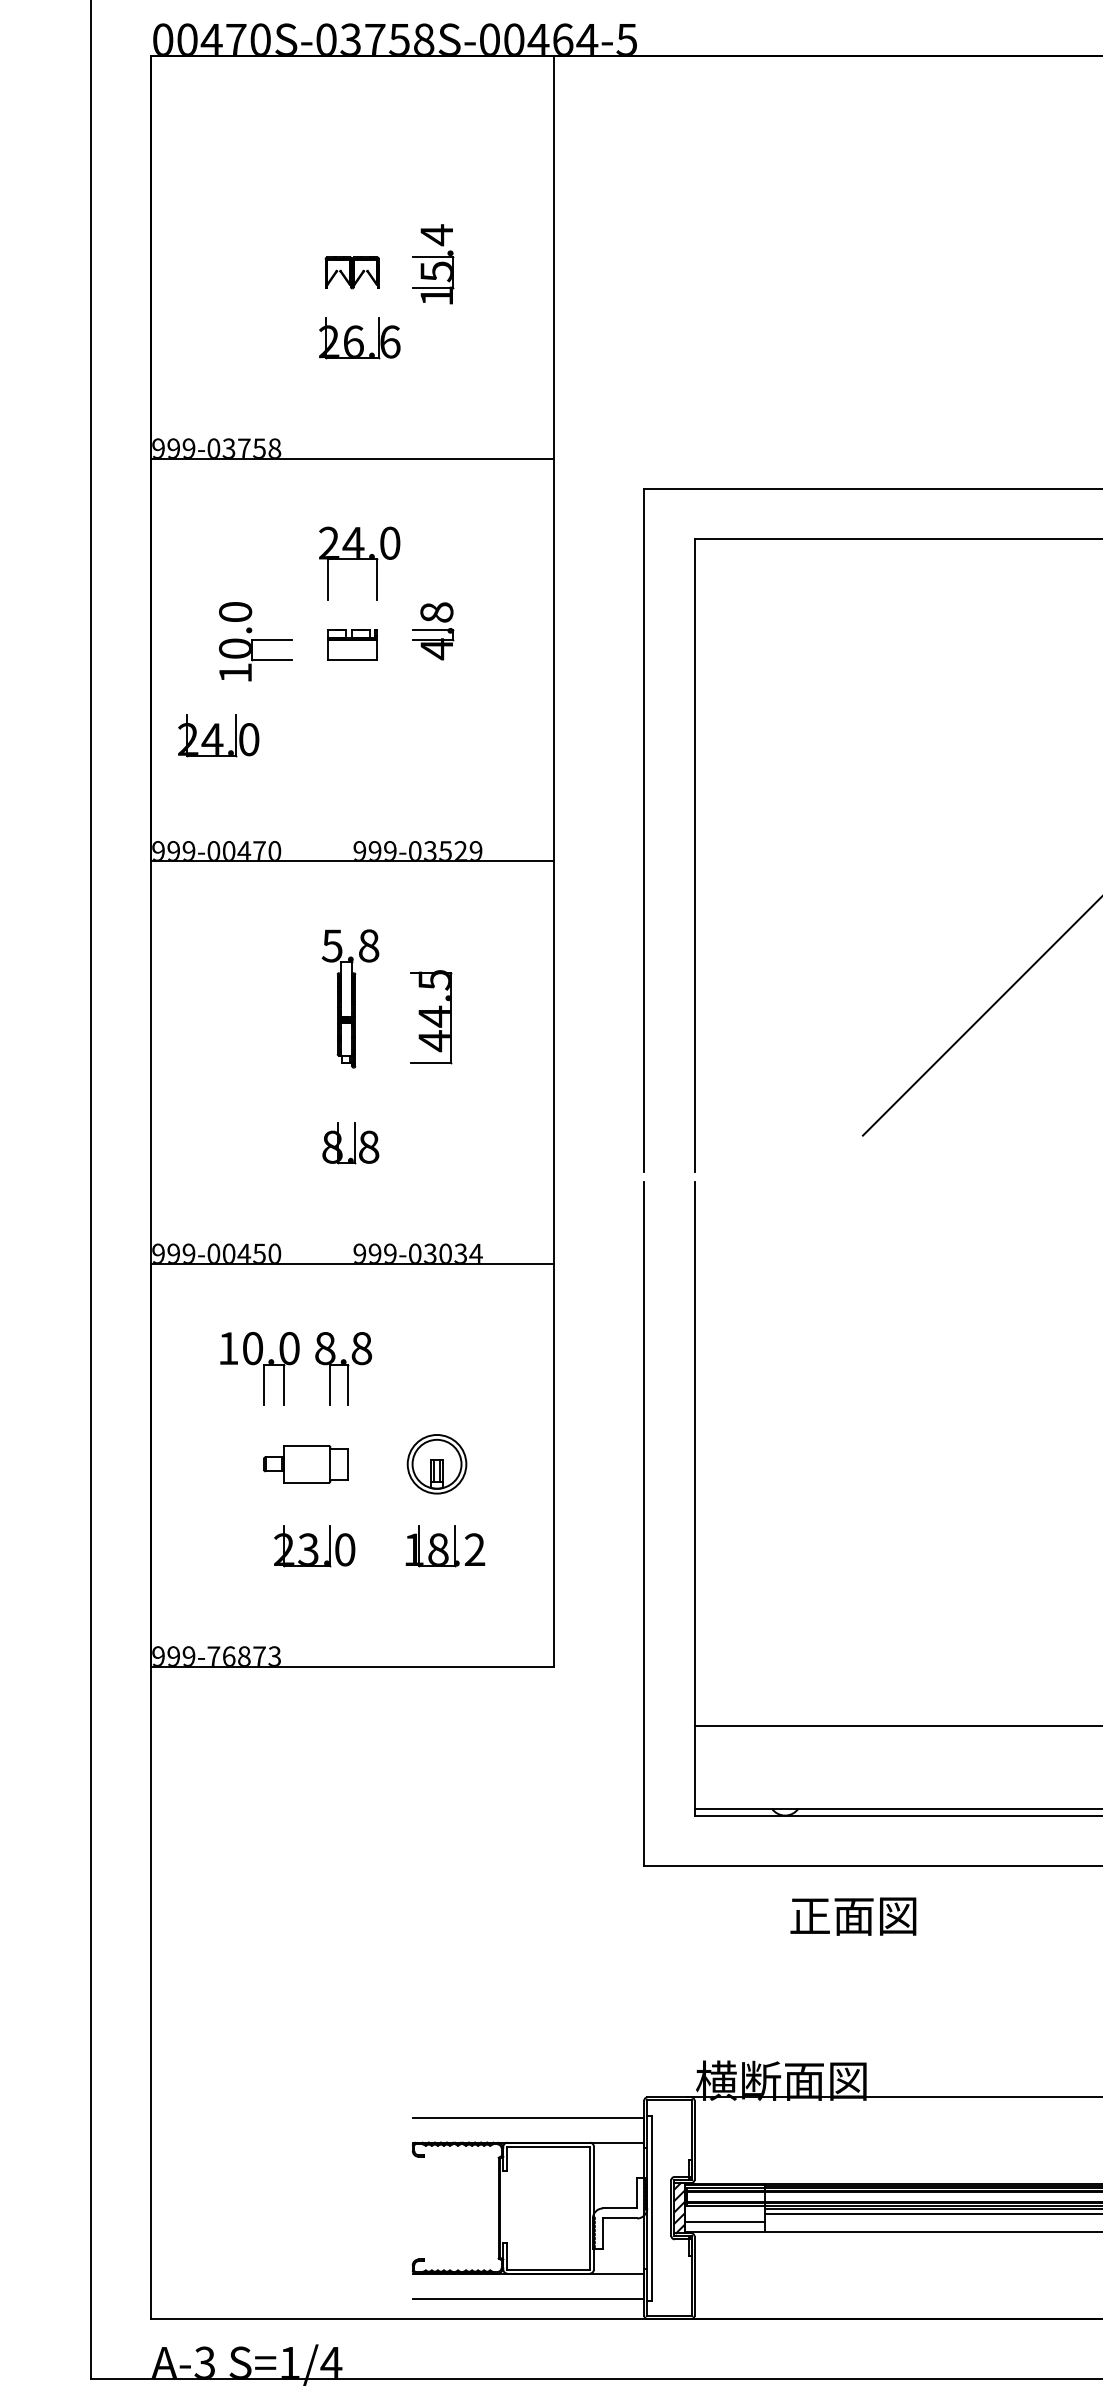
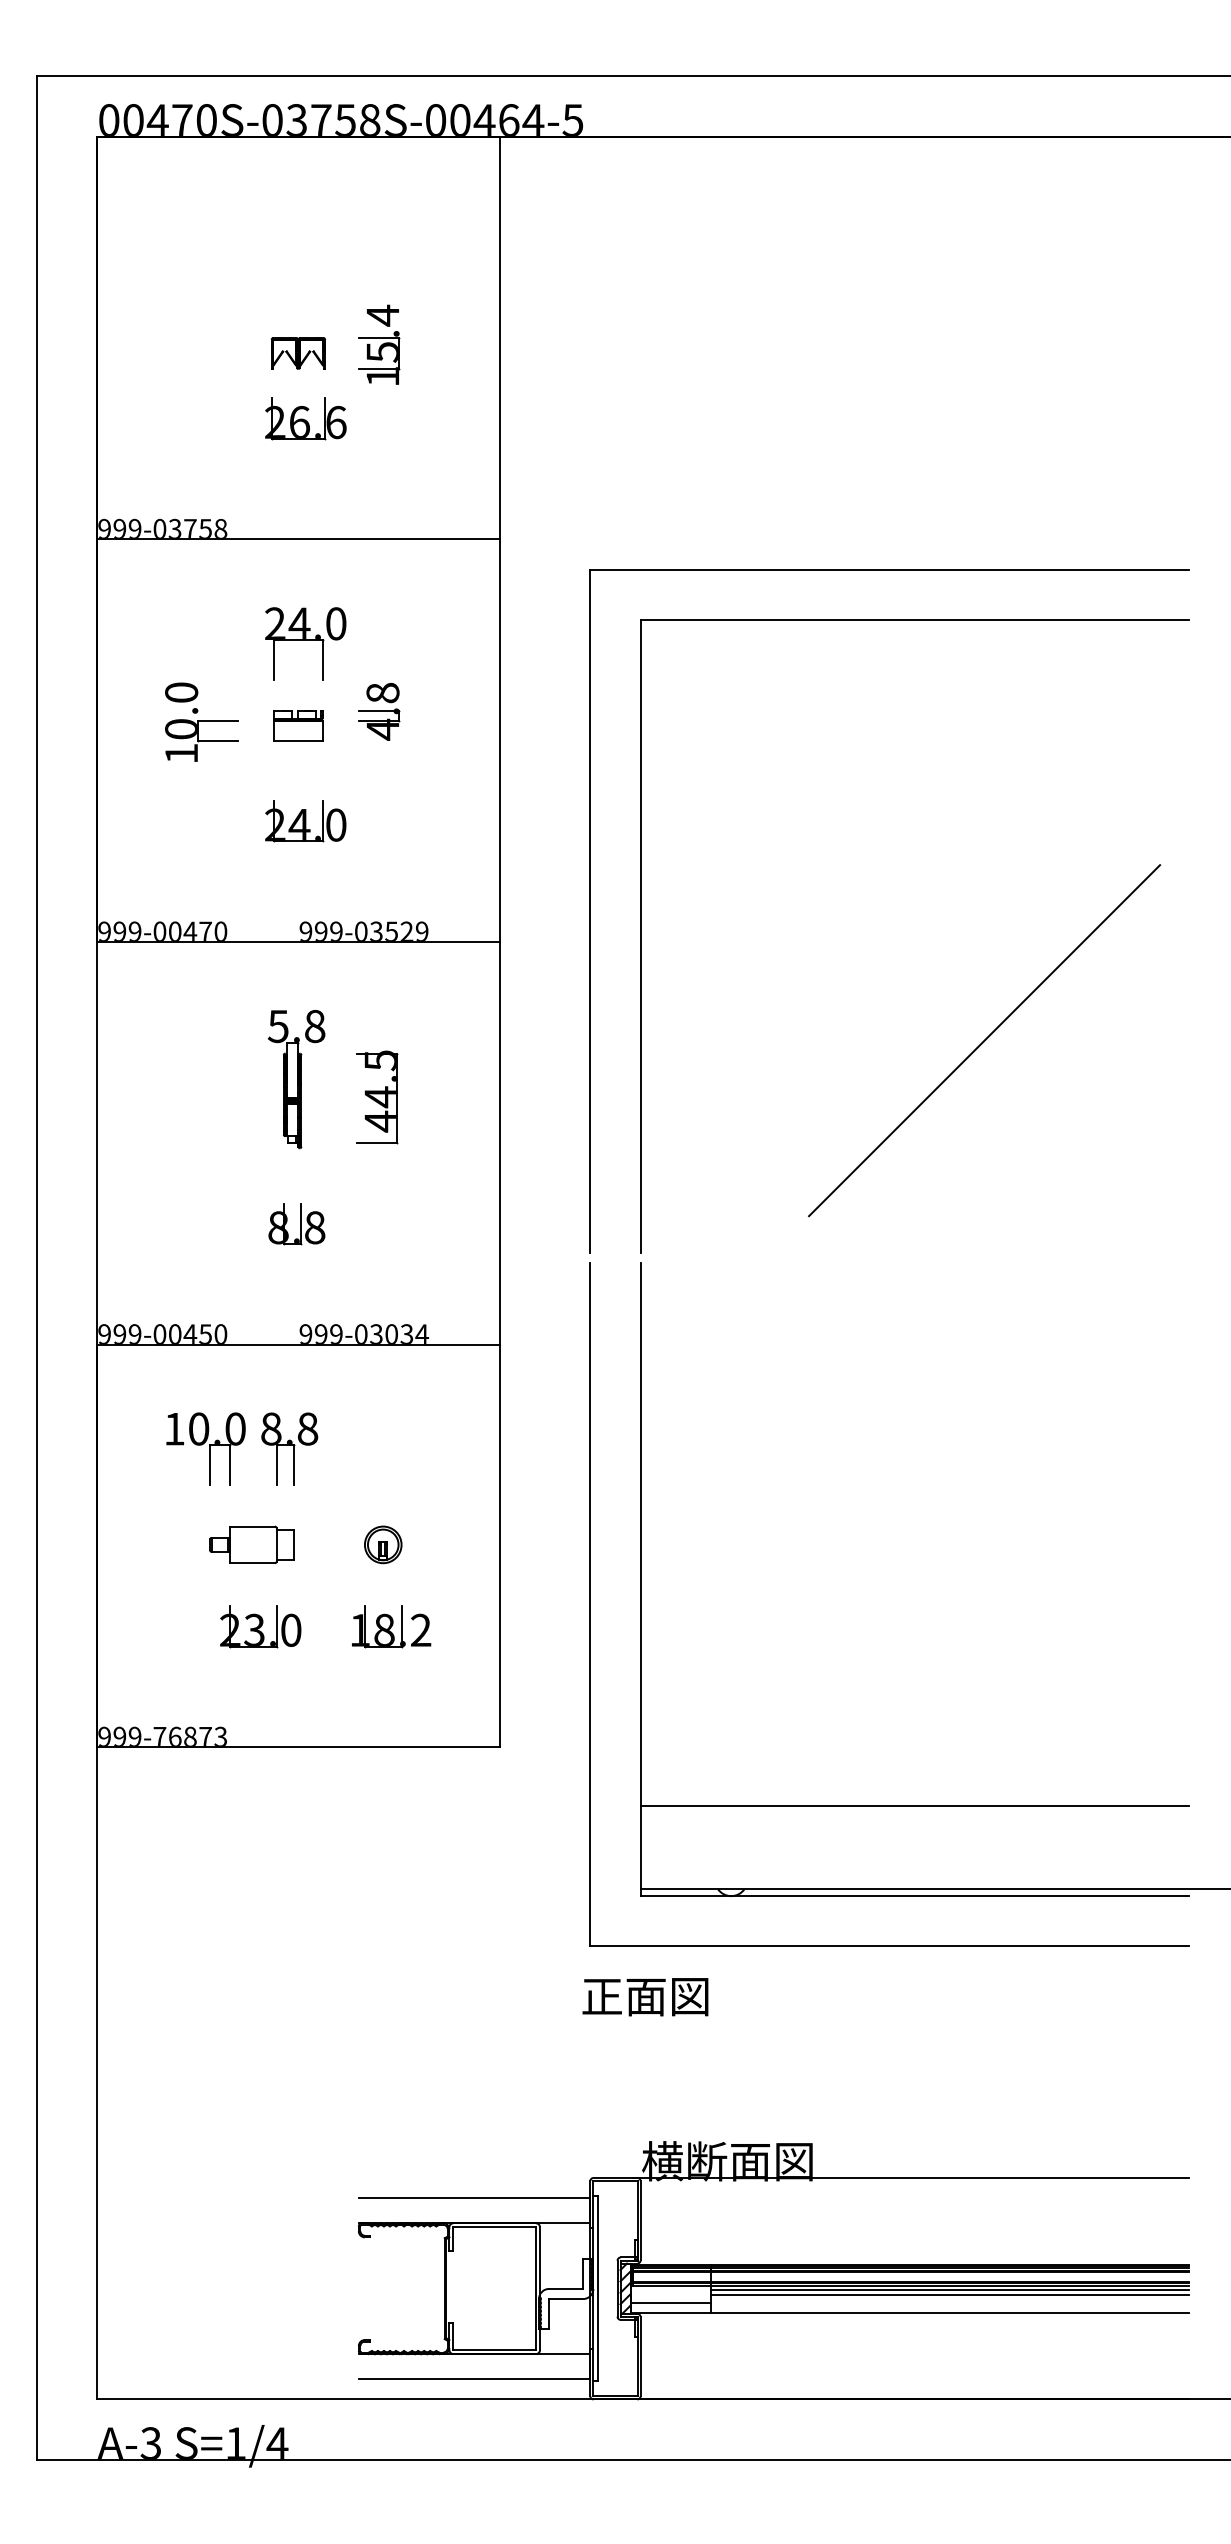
part: (218, 735) -> (305, 821), moved
part: (437, 1463) -> (383, 1544), size x0.62
text: (853, 1916) -> (645, 1997), moved

